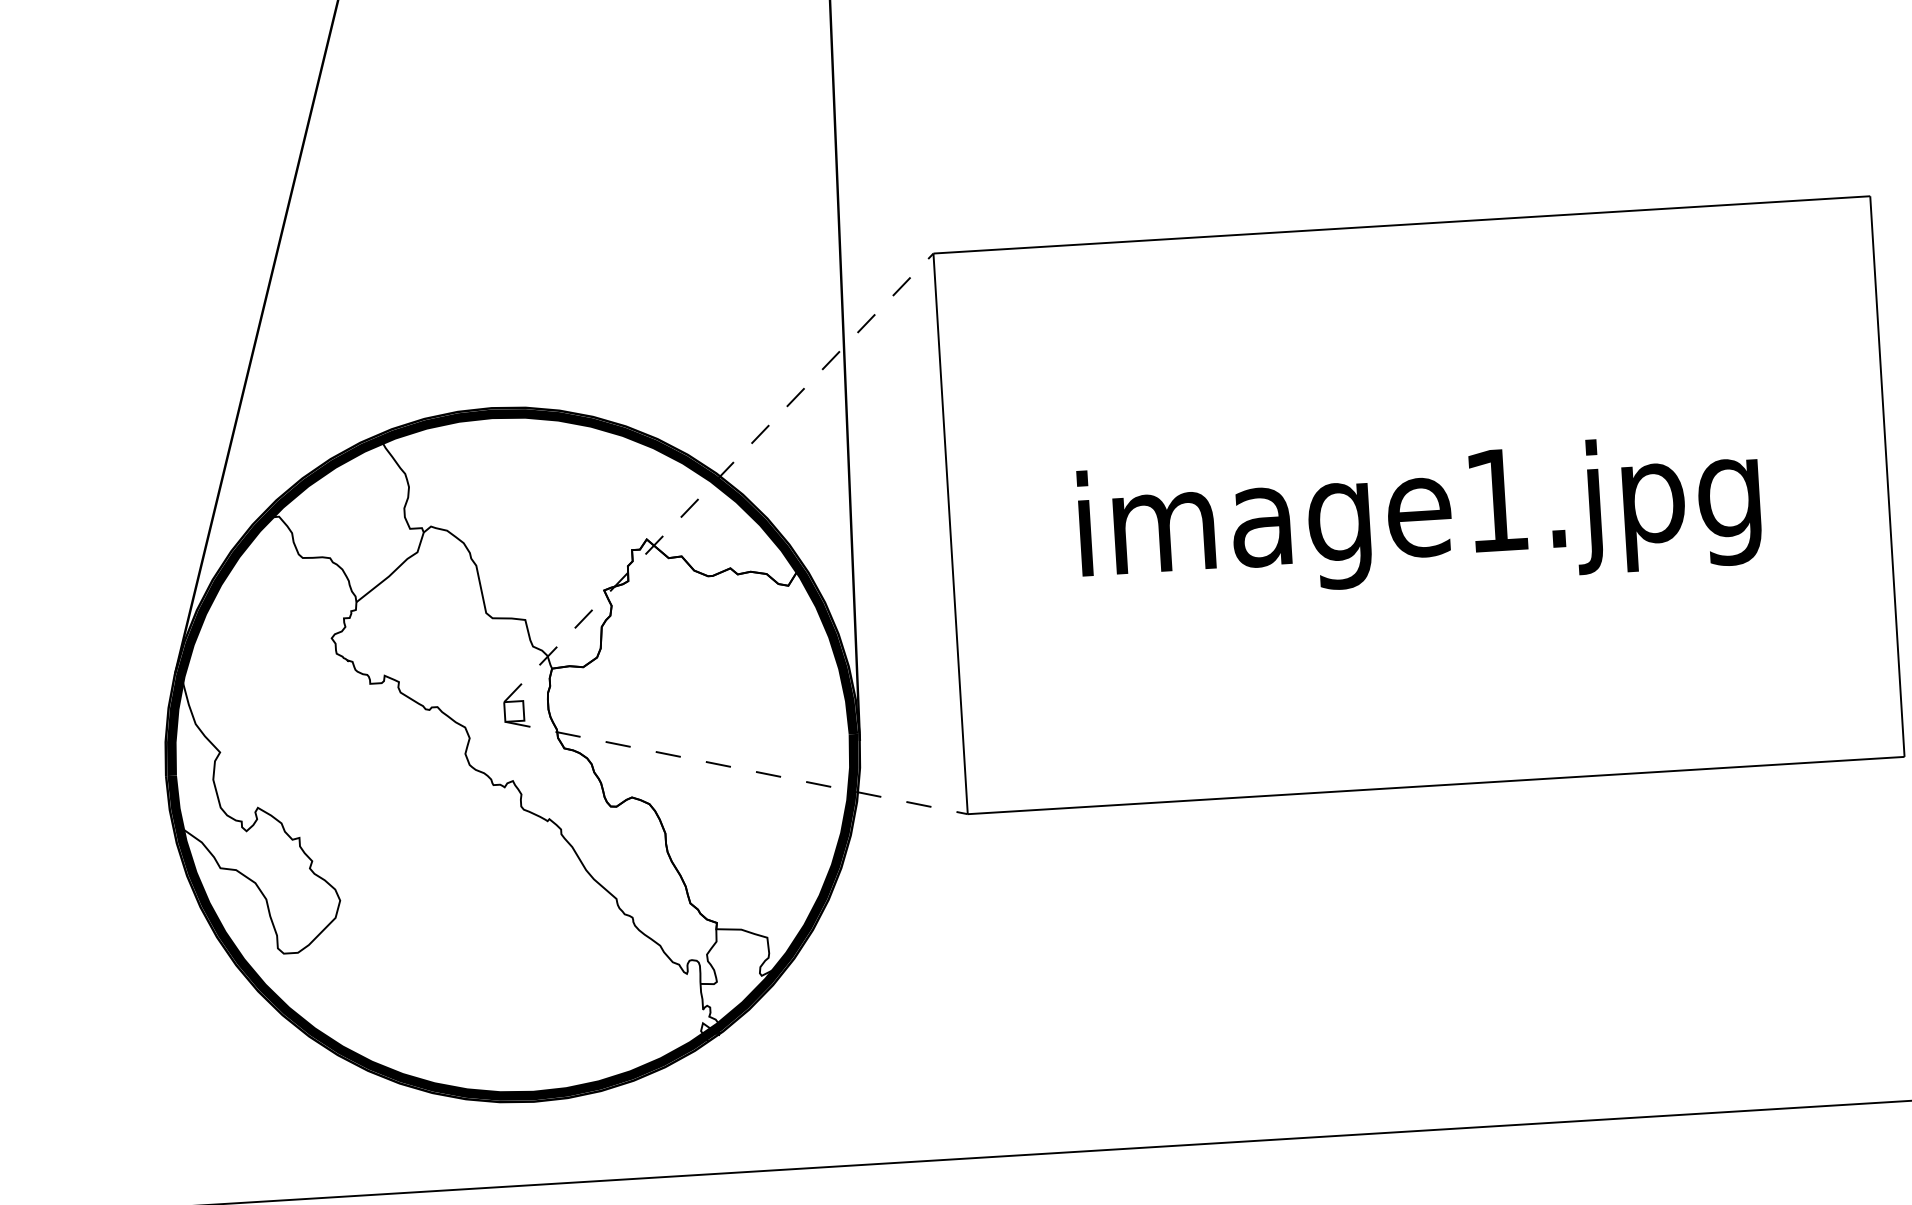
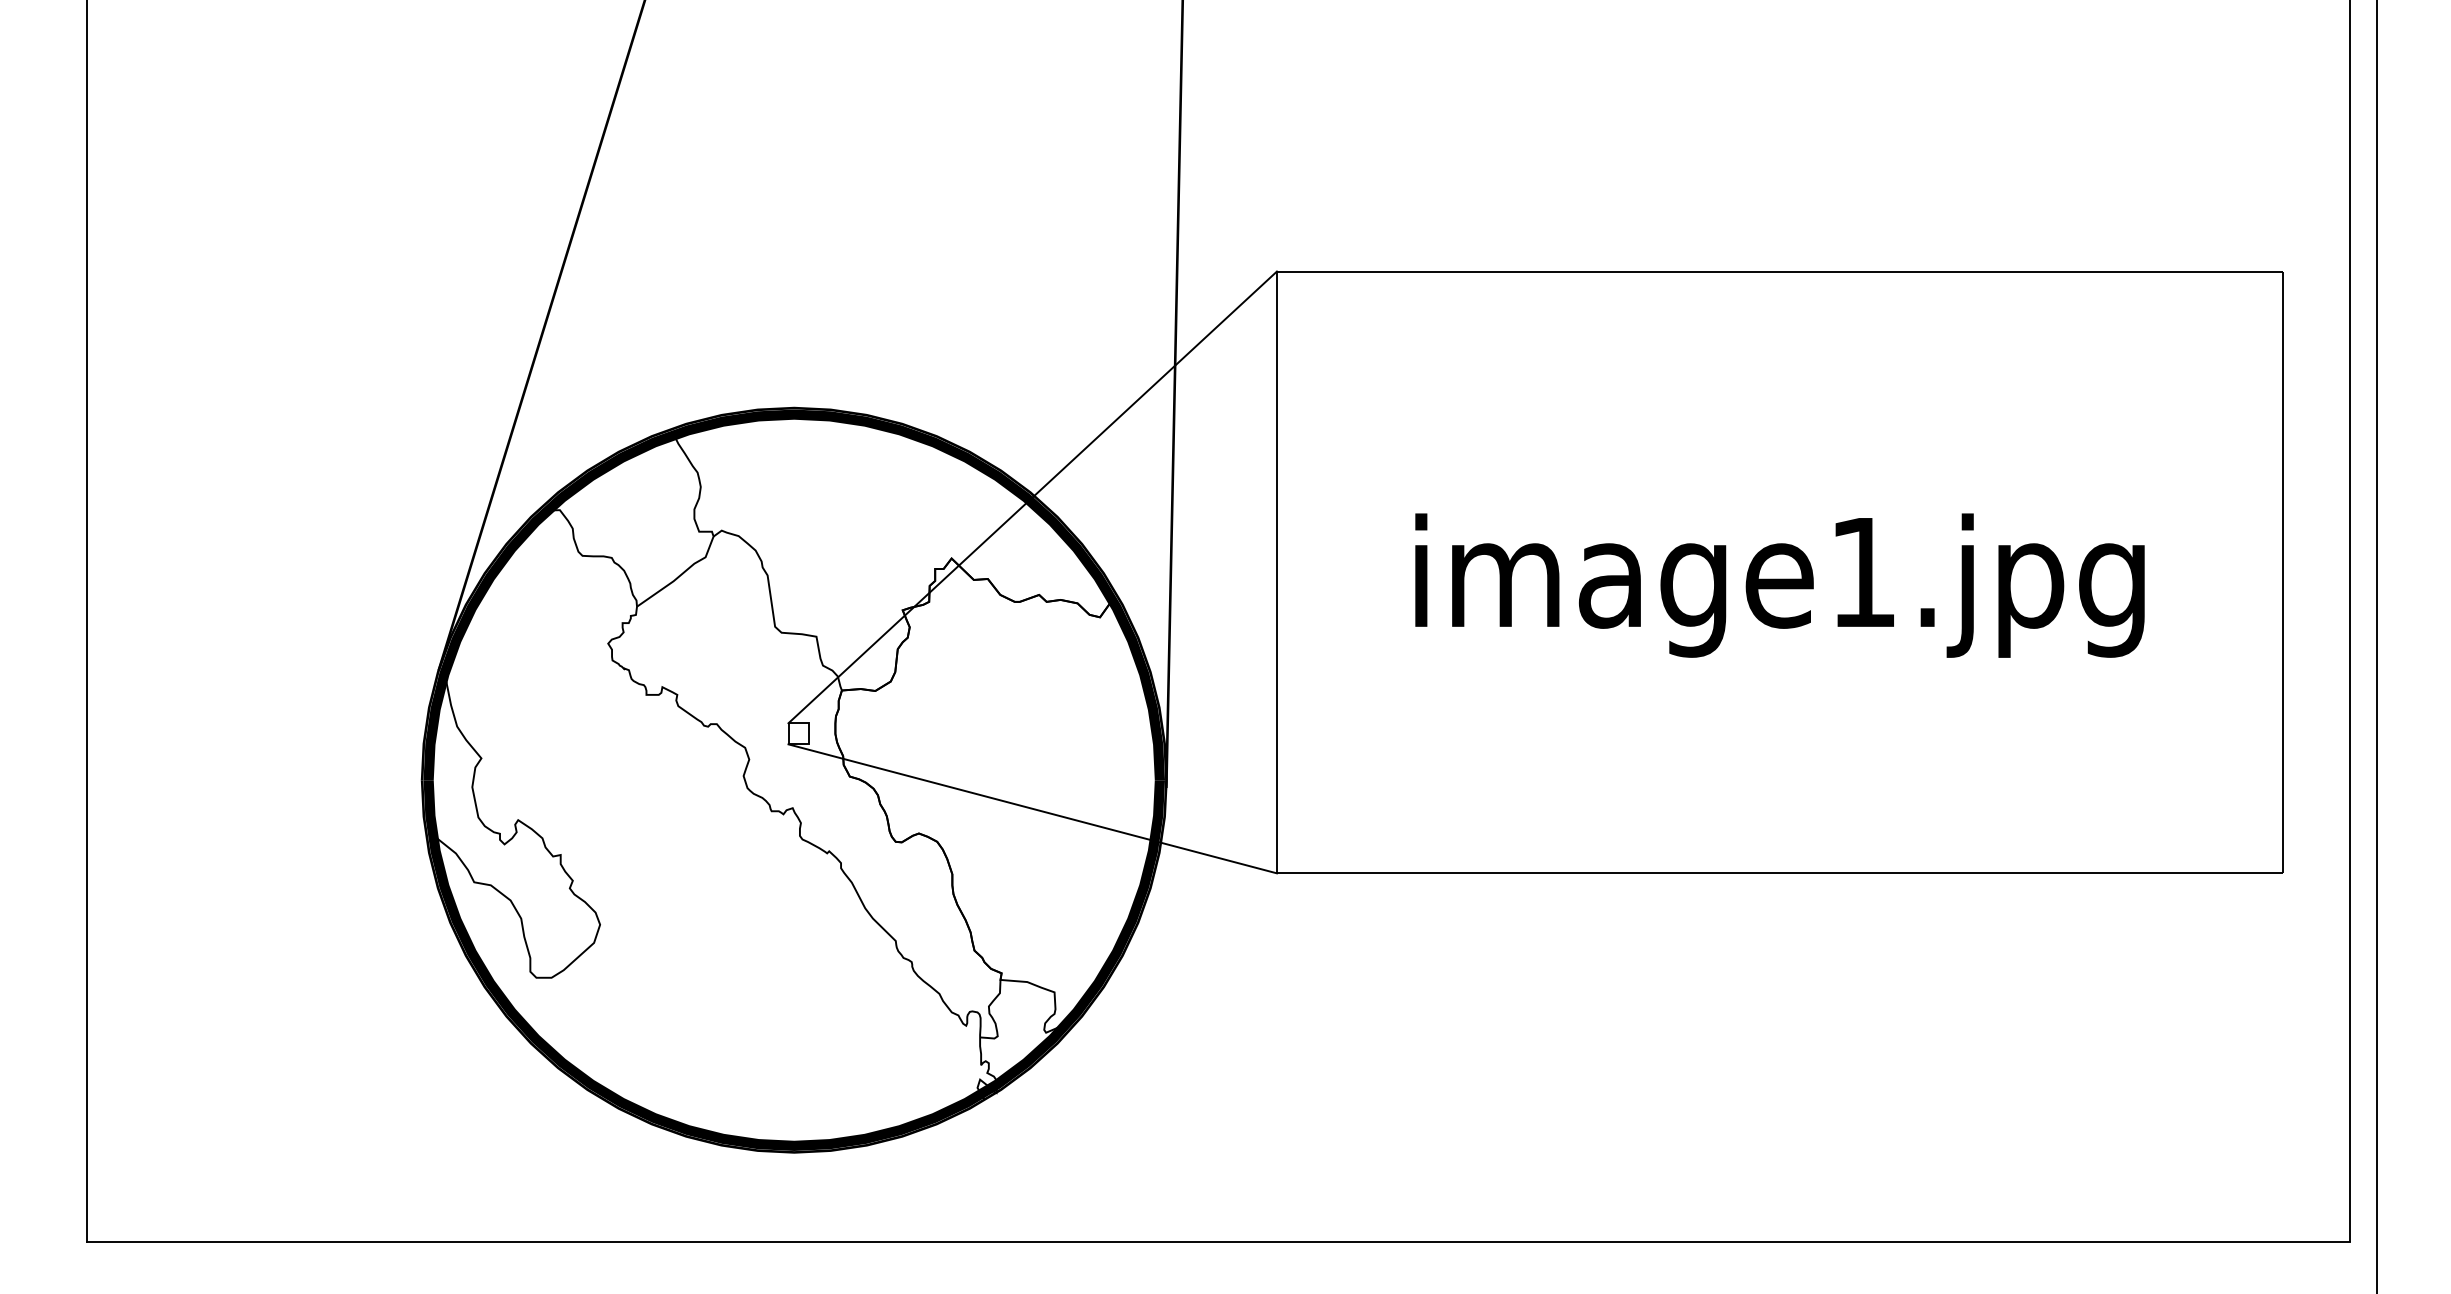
line: (718, 477) -> (1032, 497), dashed -> solid
line: (736, 767) -> (1032, 808), dashed -> solid

